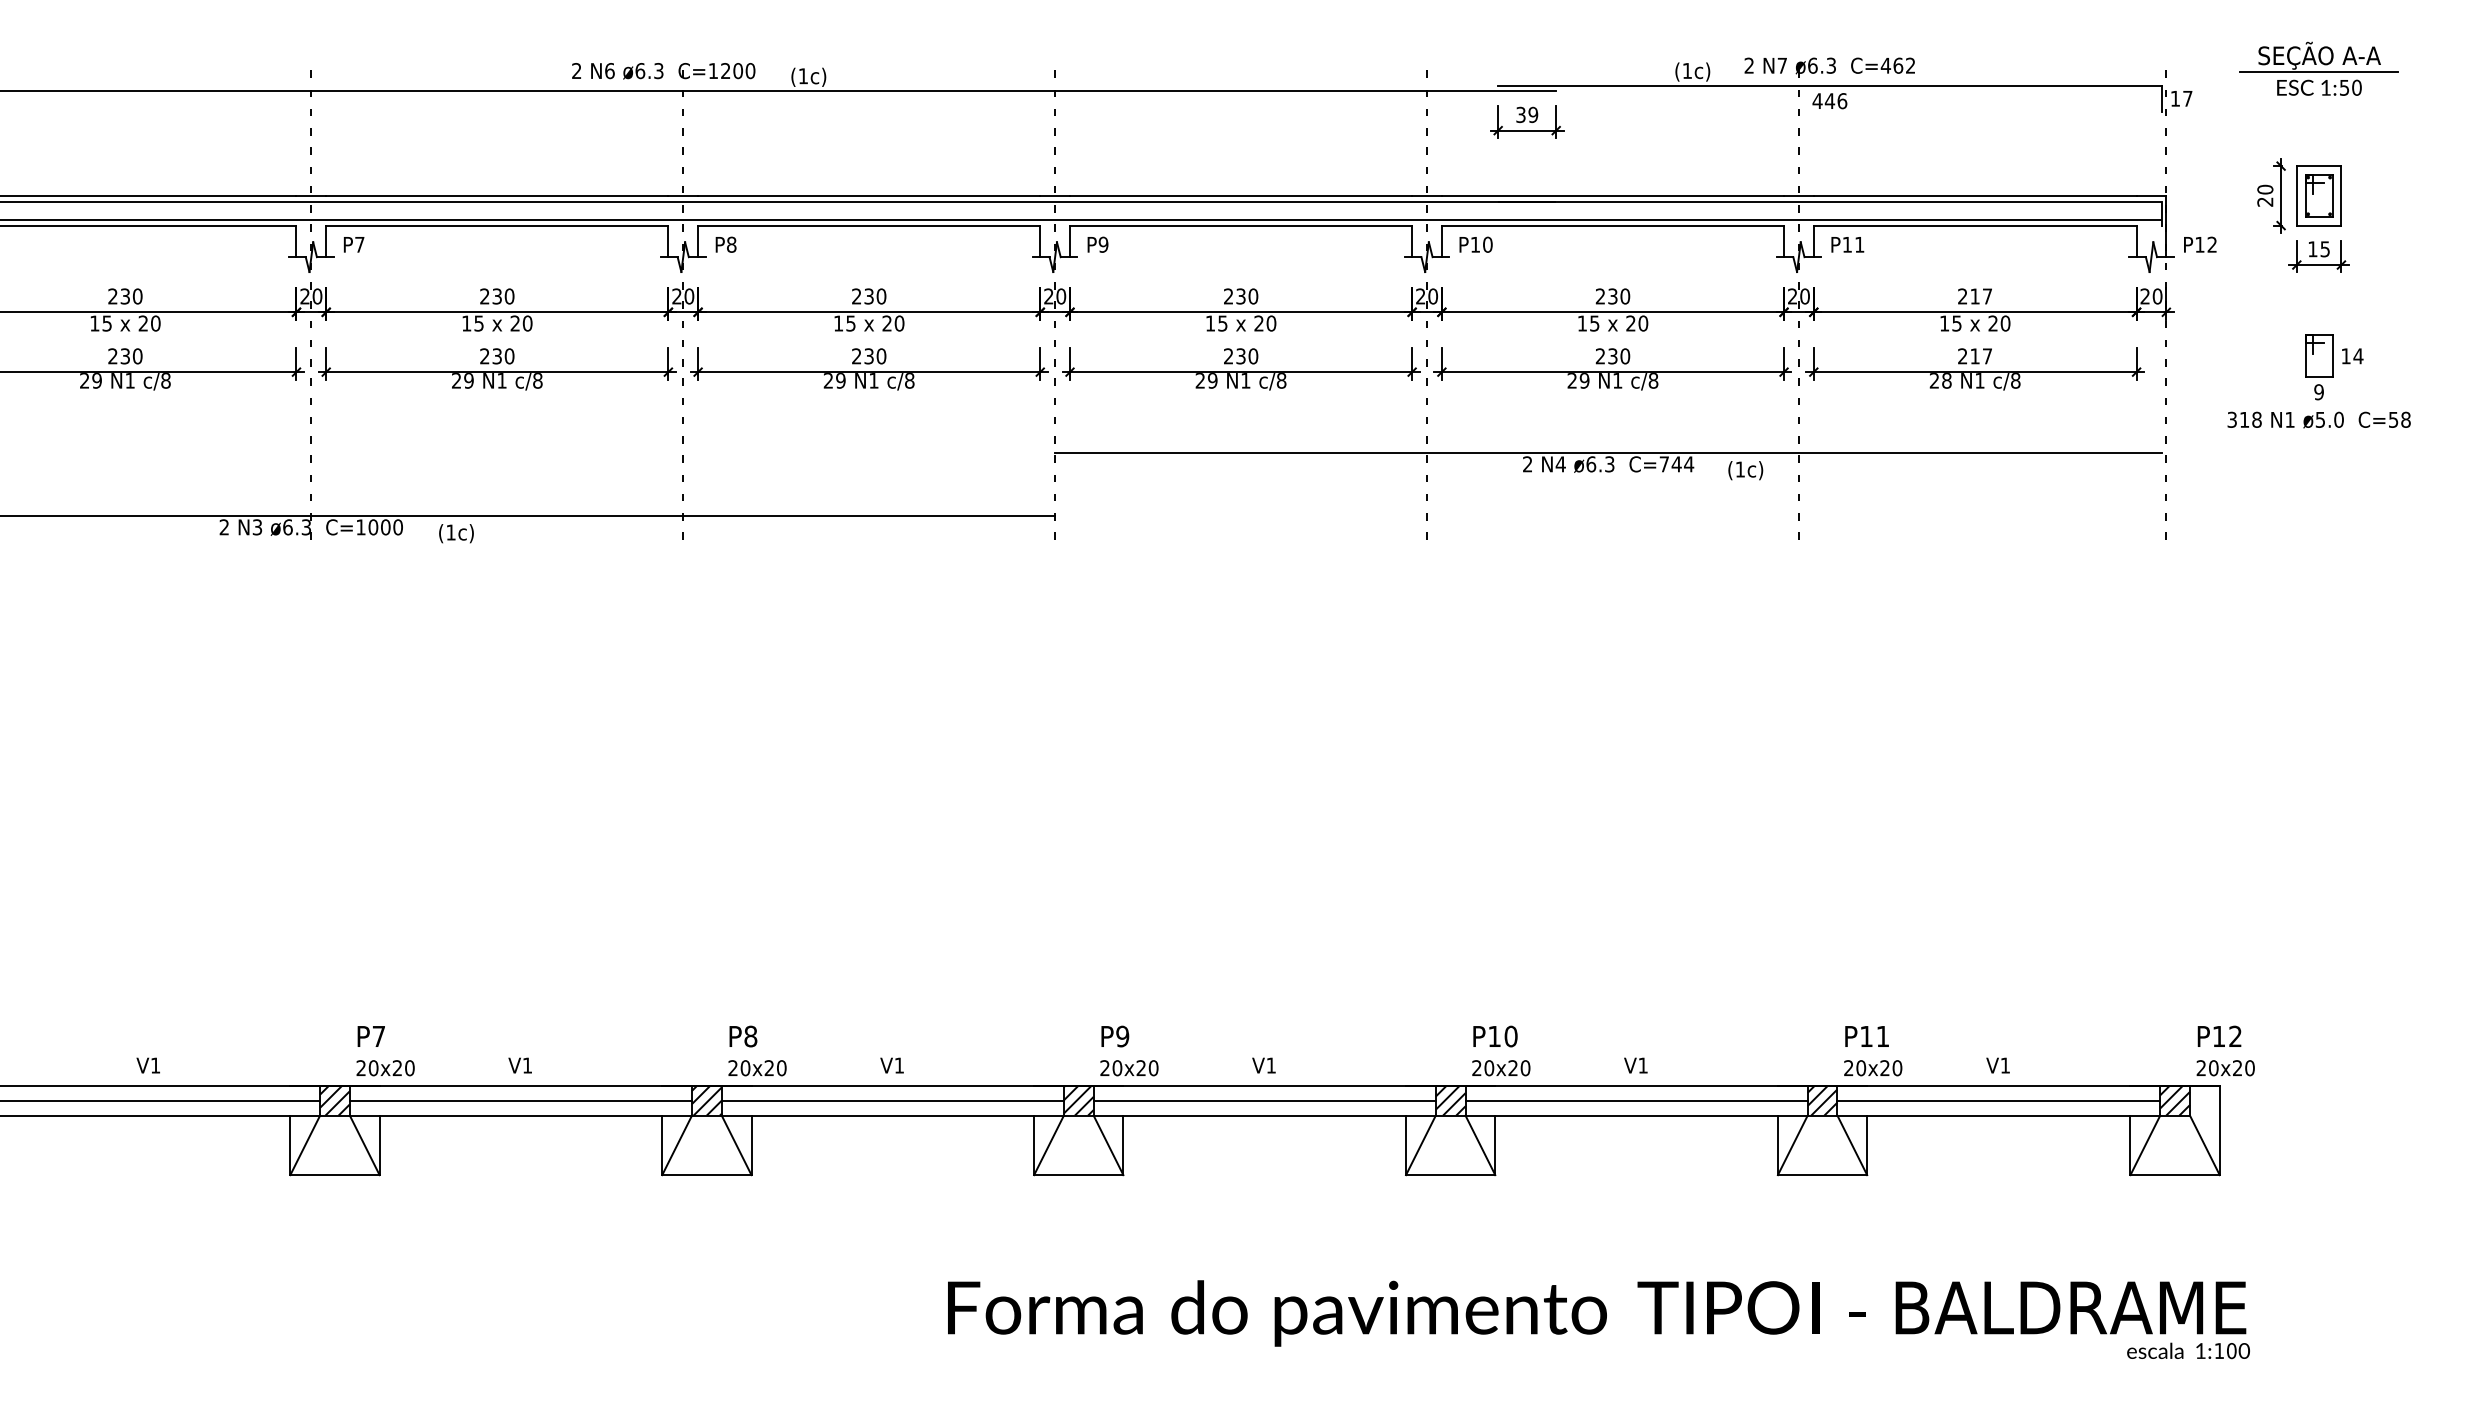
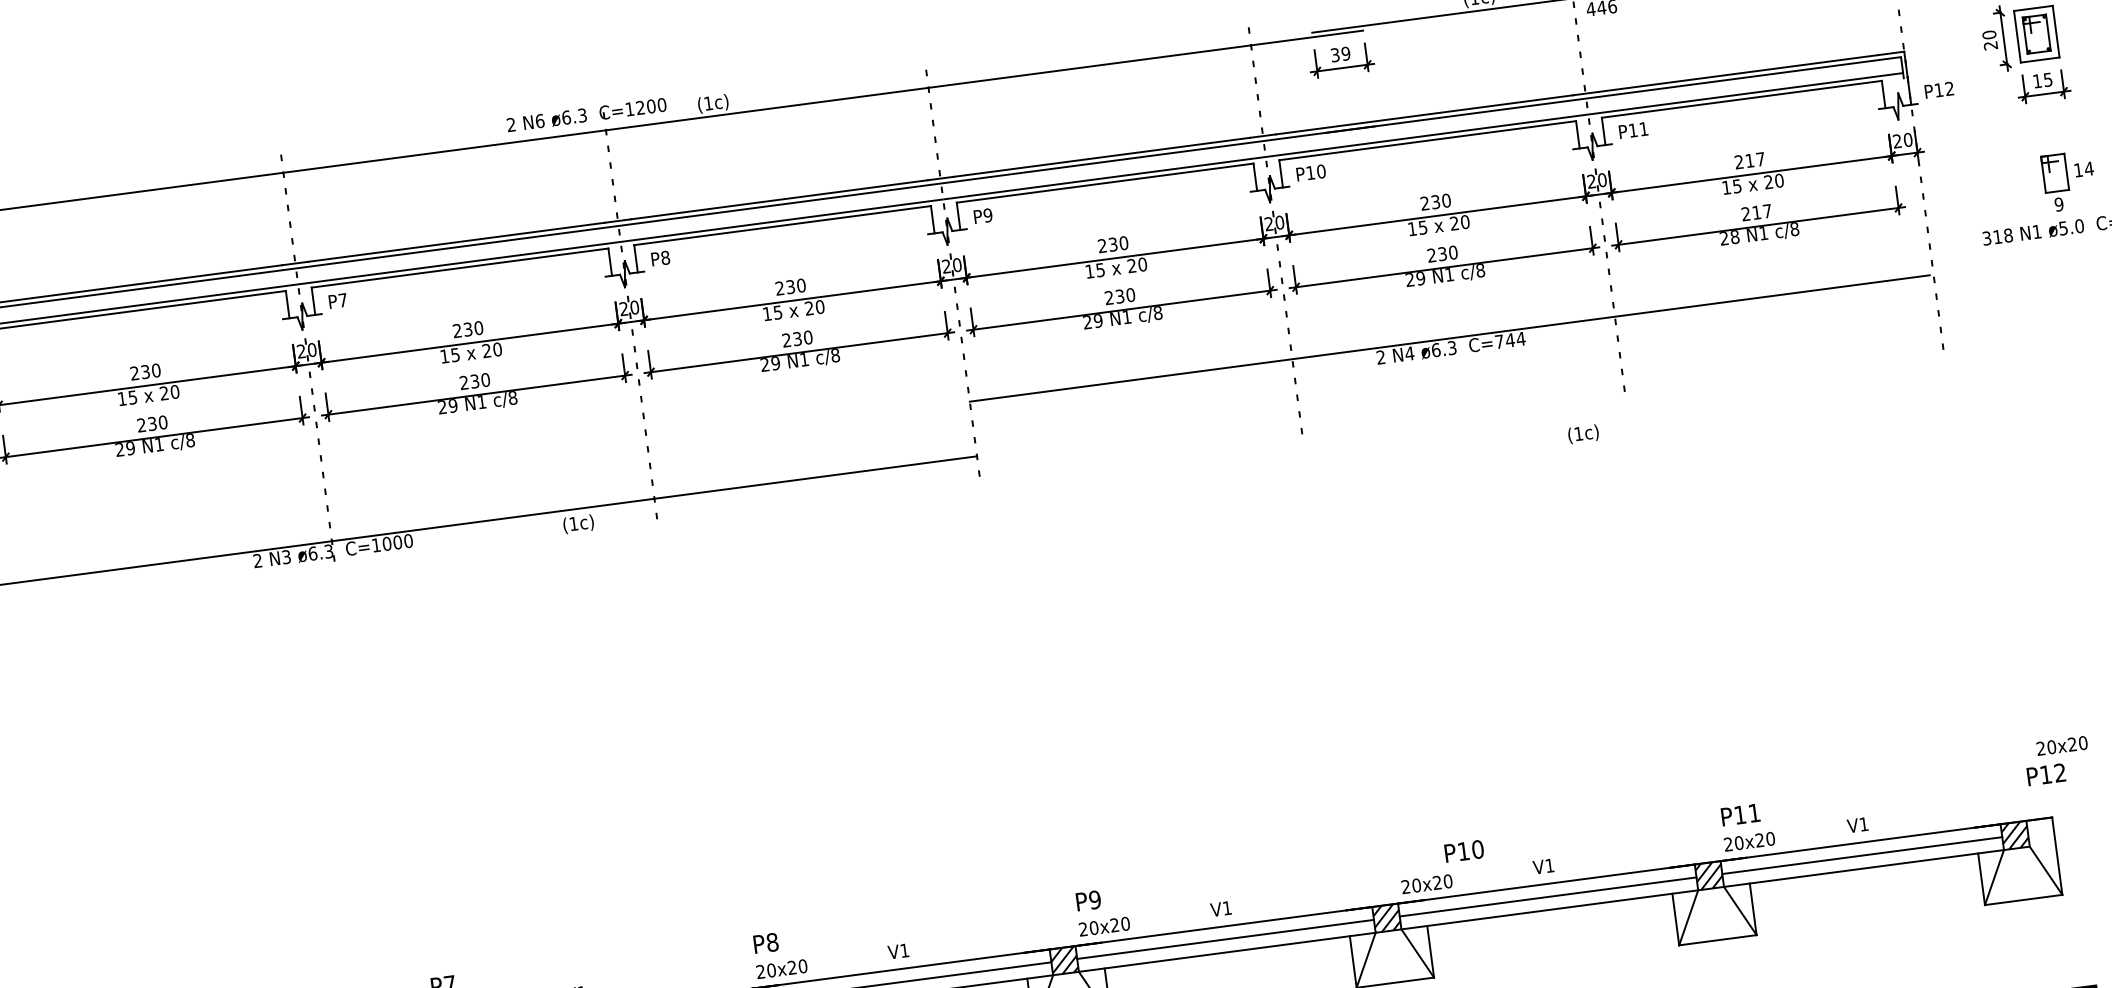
text: (1745, 470) -> (1583, 434), moved
text: (456, 533) -> (578, 524), moved
text: (1495, 1036) -> (1464, 851), moved
text: (2225, 1068) -> (2062, 746), moved

